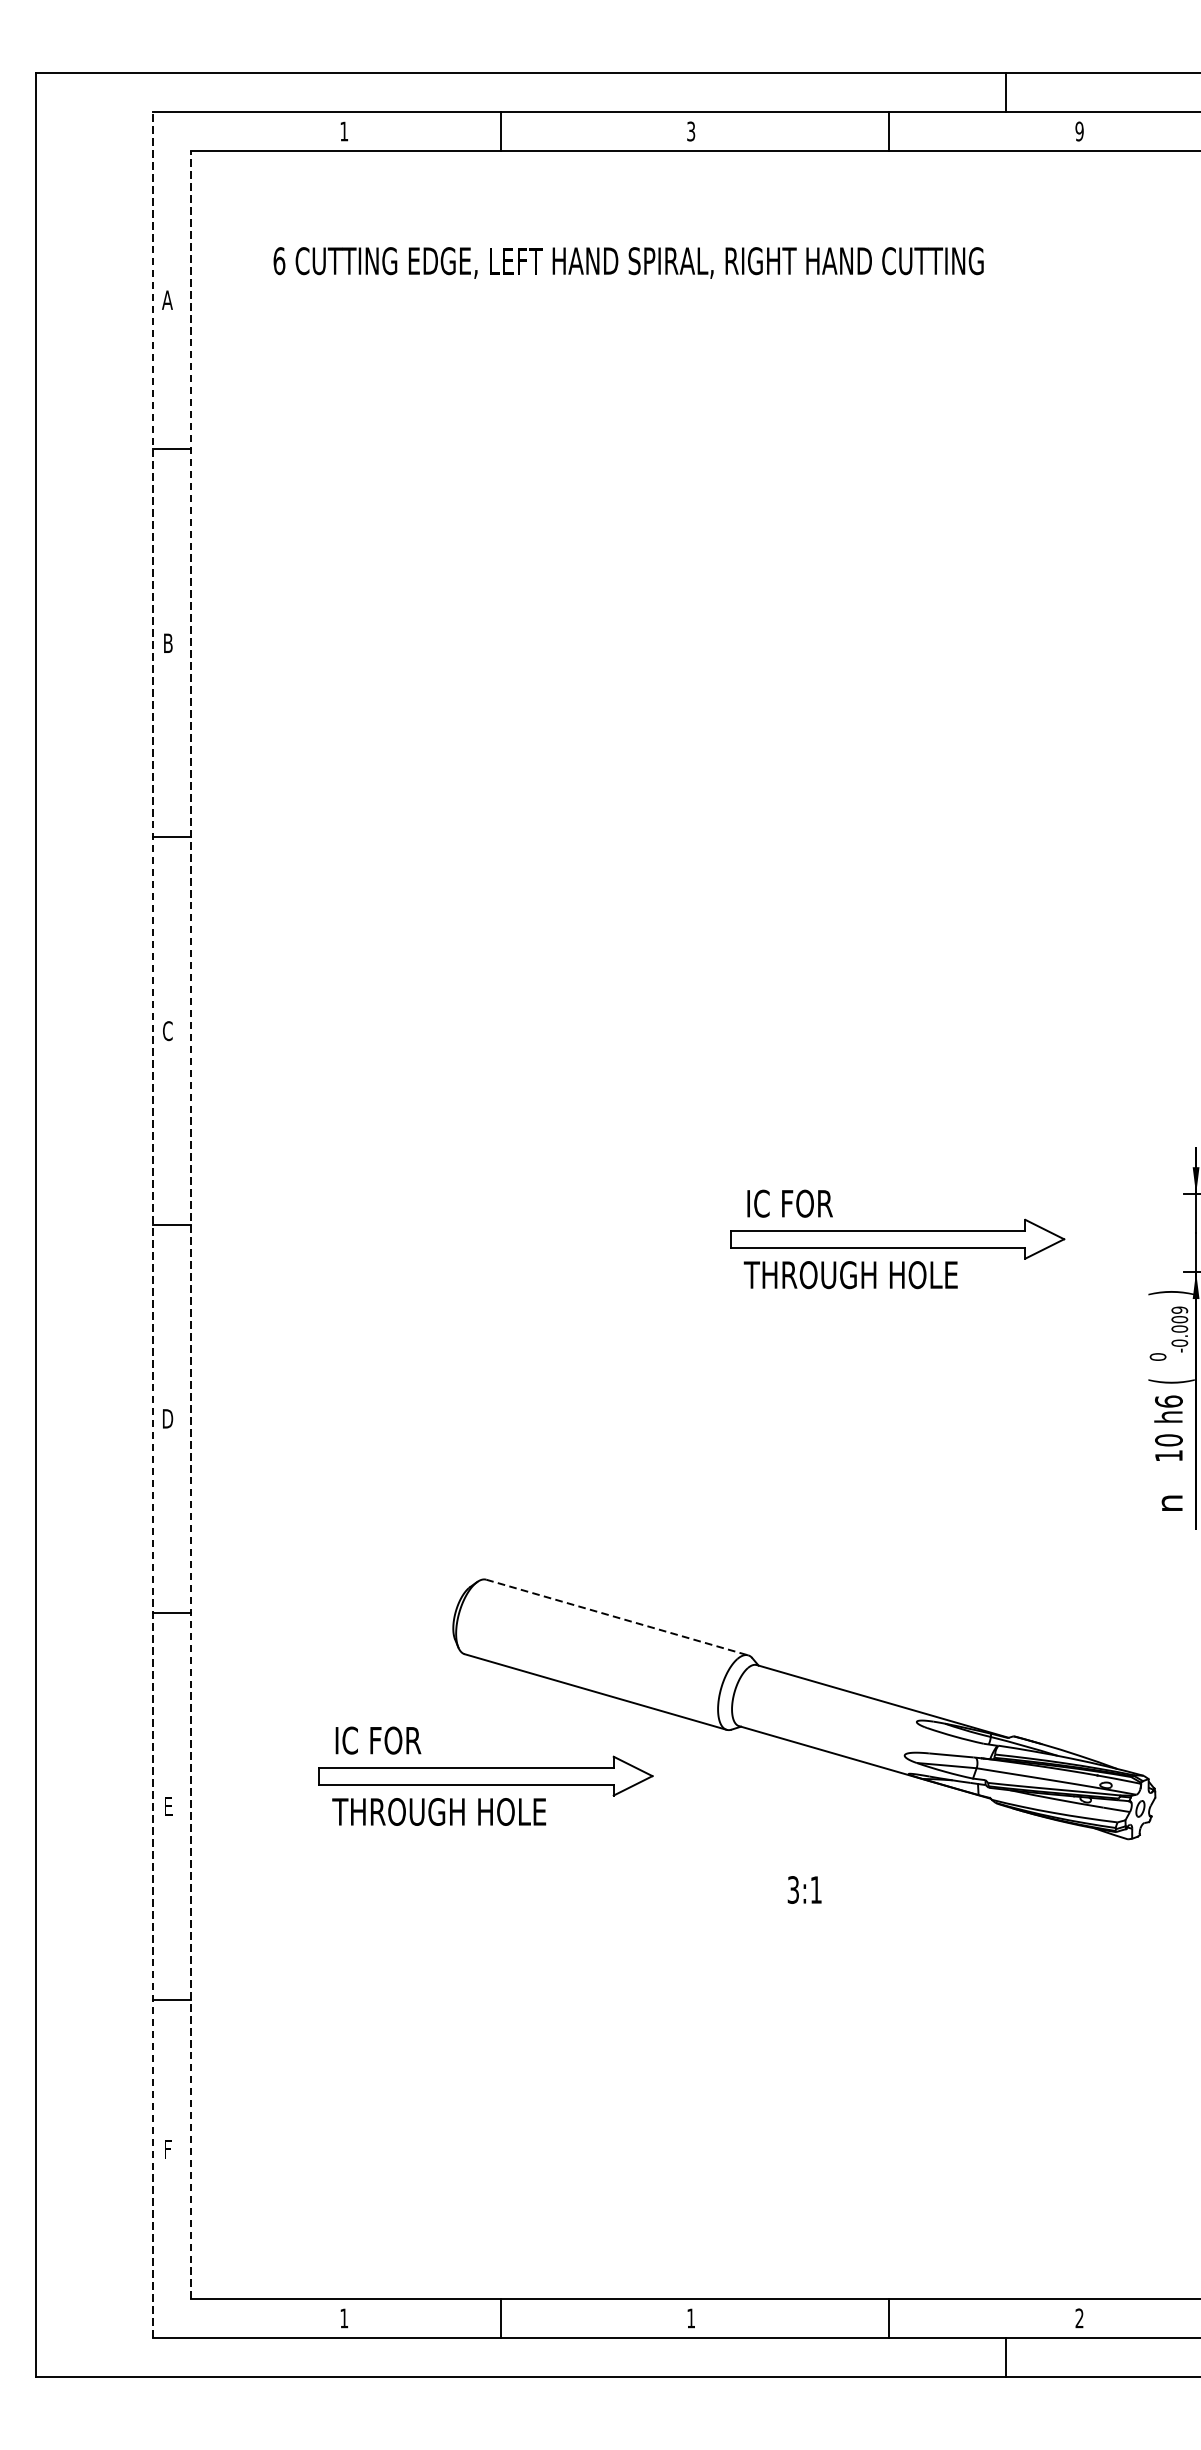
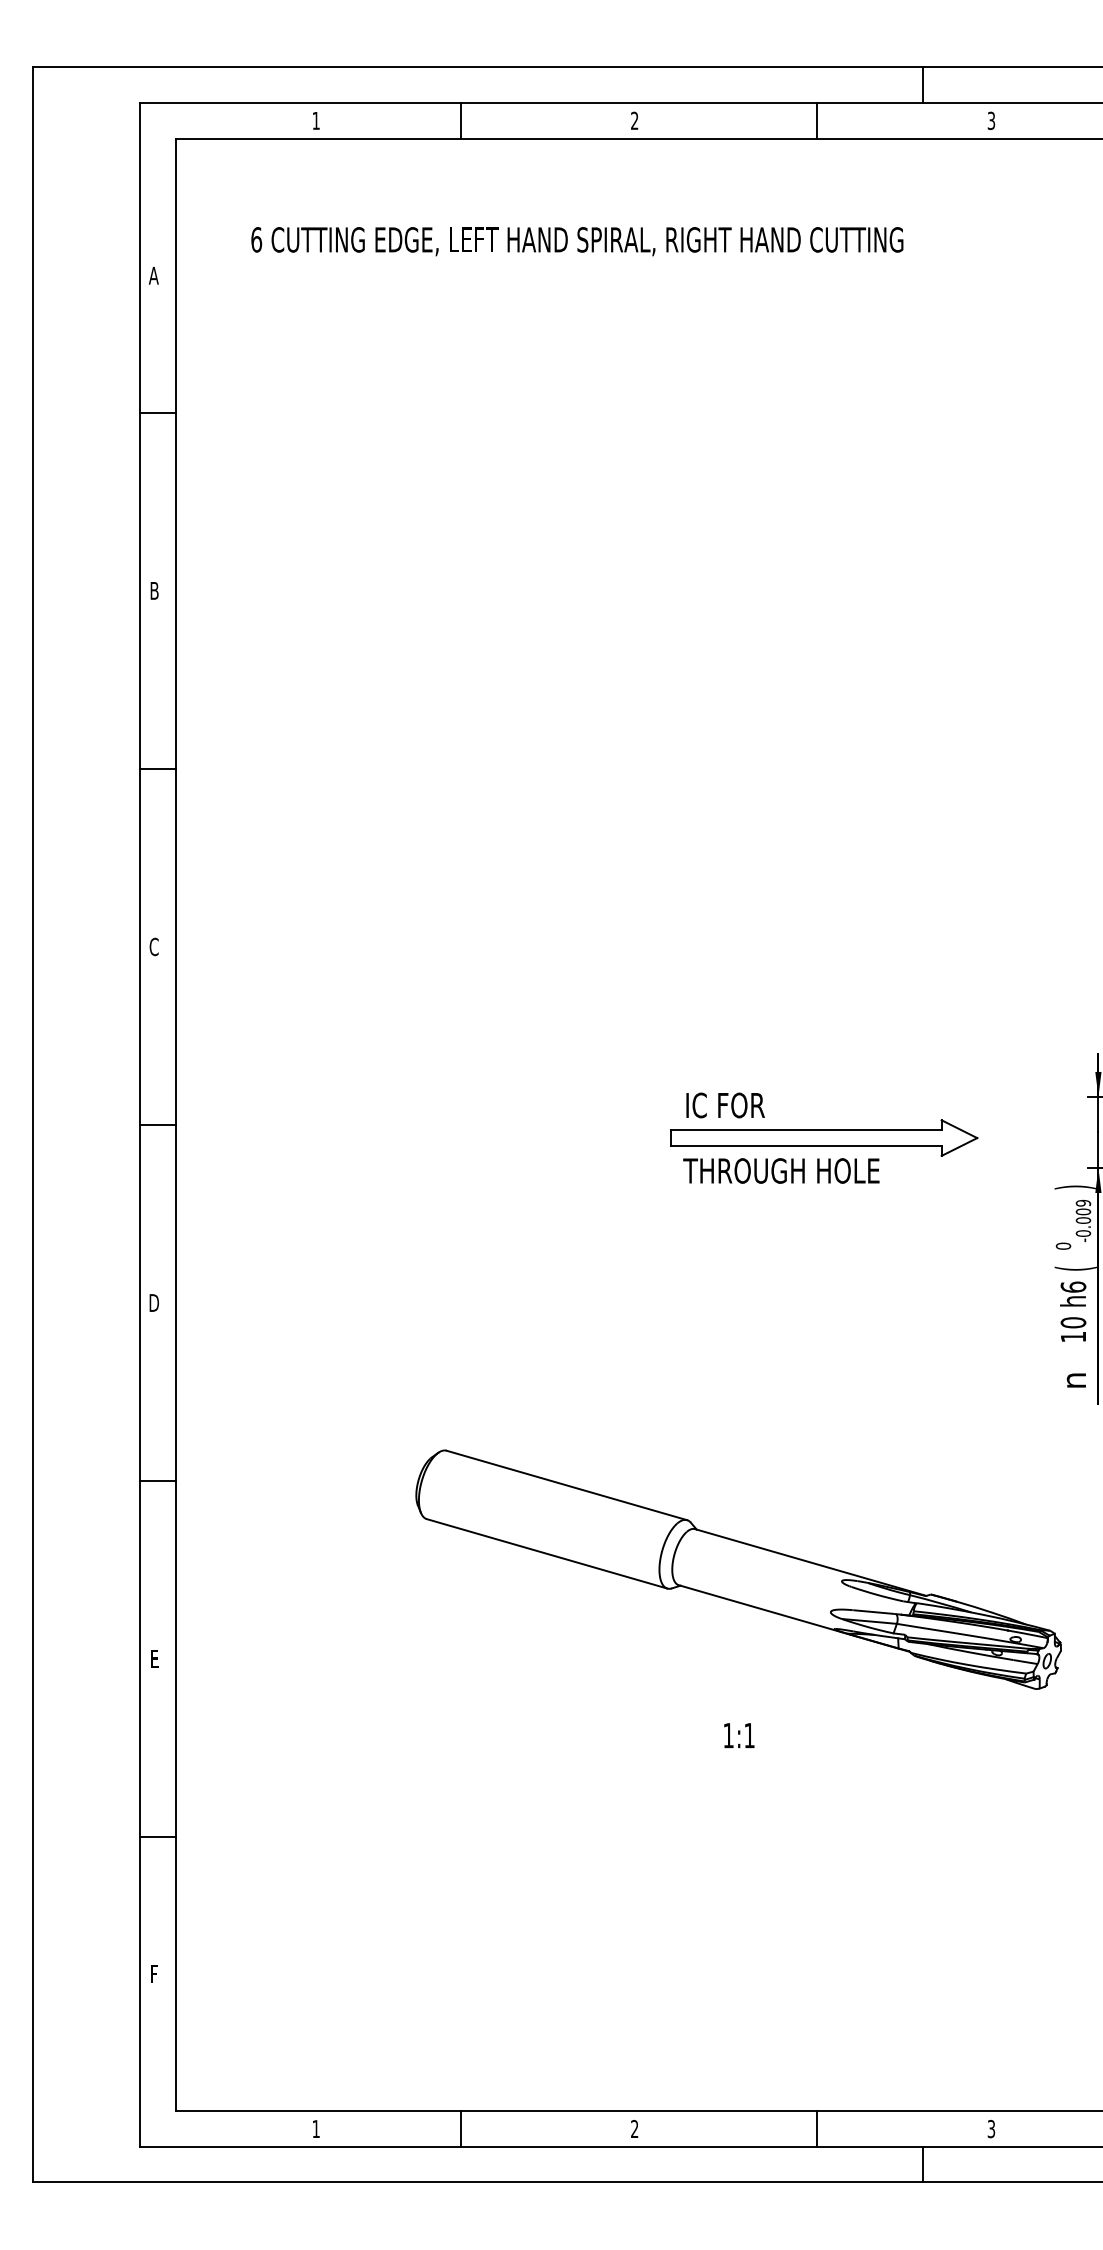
text: (1079, 131) -> (991, 120), 9 -> 3
text: (690, 132) -> (634, 121), 3 -> 2
line: (191, 1224) -> (175, 1124), dashed -> solid
line: (152, 1225) -> (140, 1125), dashed -> solid
line: (617, 1617) -> (567, 1485), dashed -> solid
part: (486, 1775) -> (446, 1630), removed
text: (793, 1889) -> (728, 1735), 3:1 -> 1:1
text: (690, 2317) -> (634, 2128), 1 -> 2
text: (1079, 2318) -> (991, 2129), 2 -> 3

